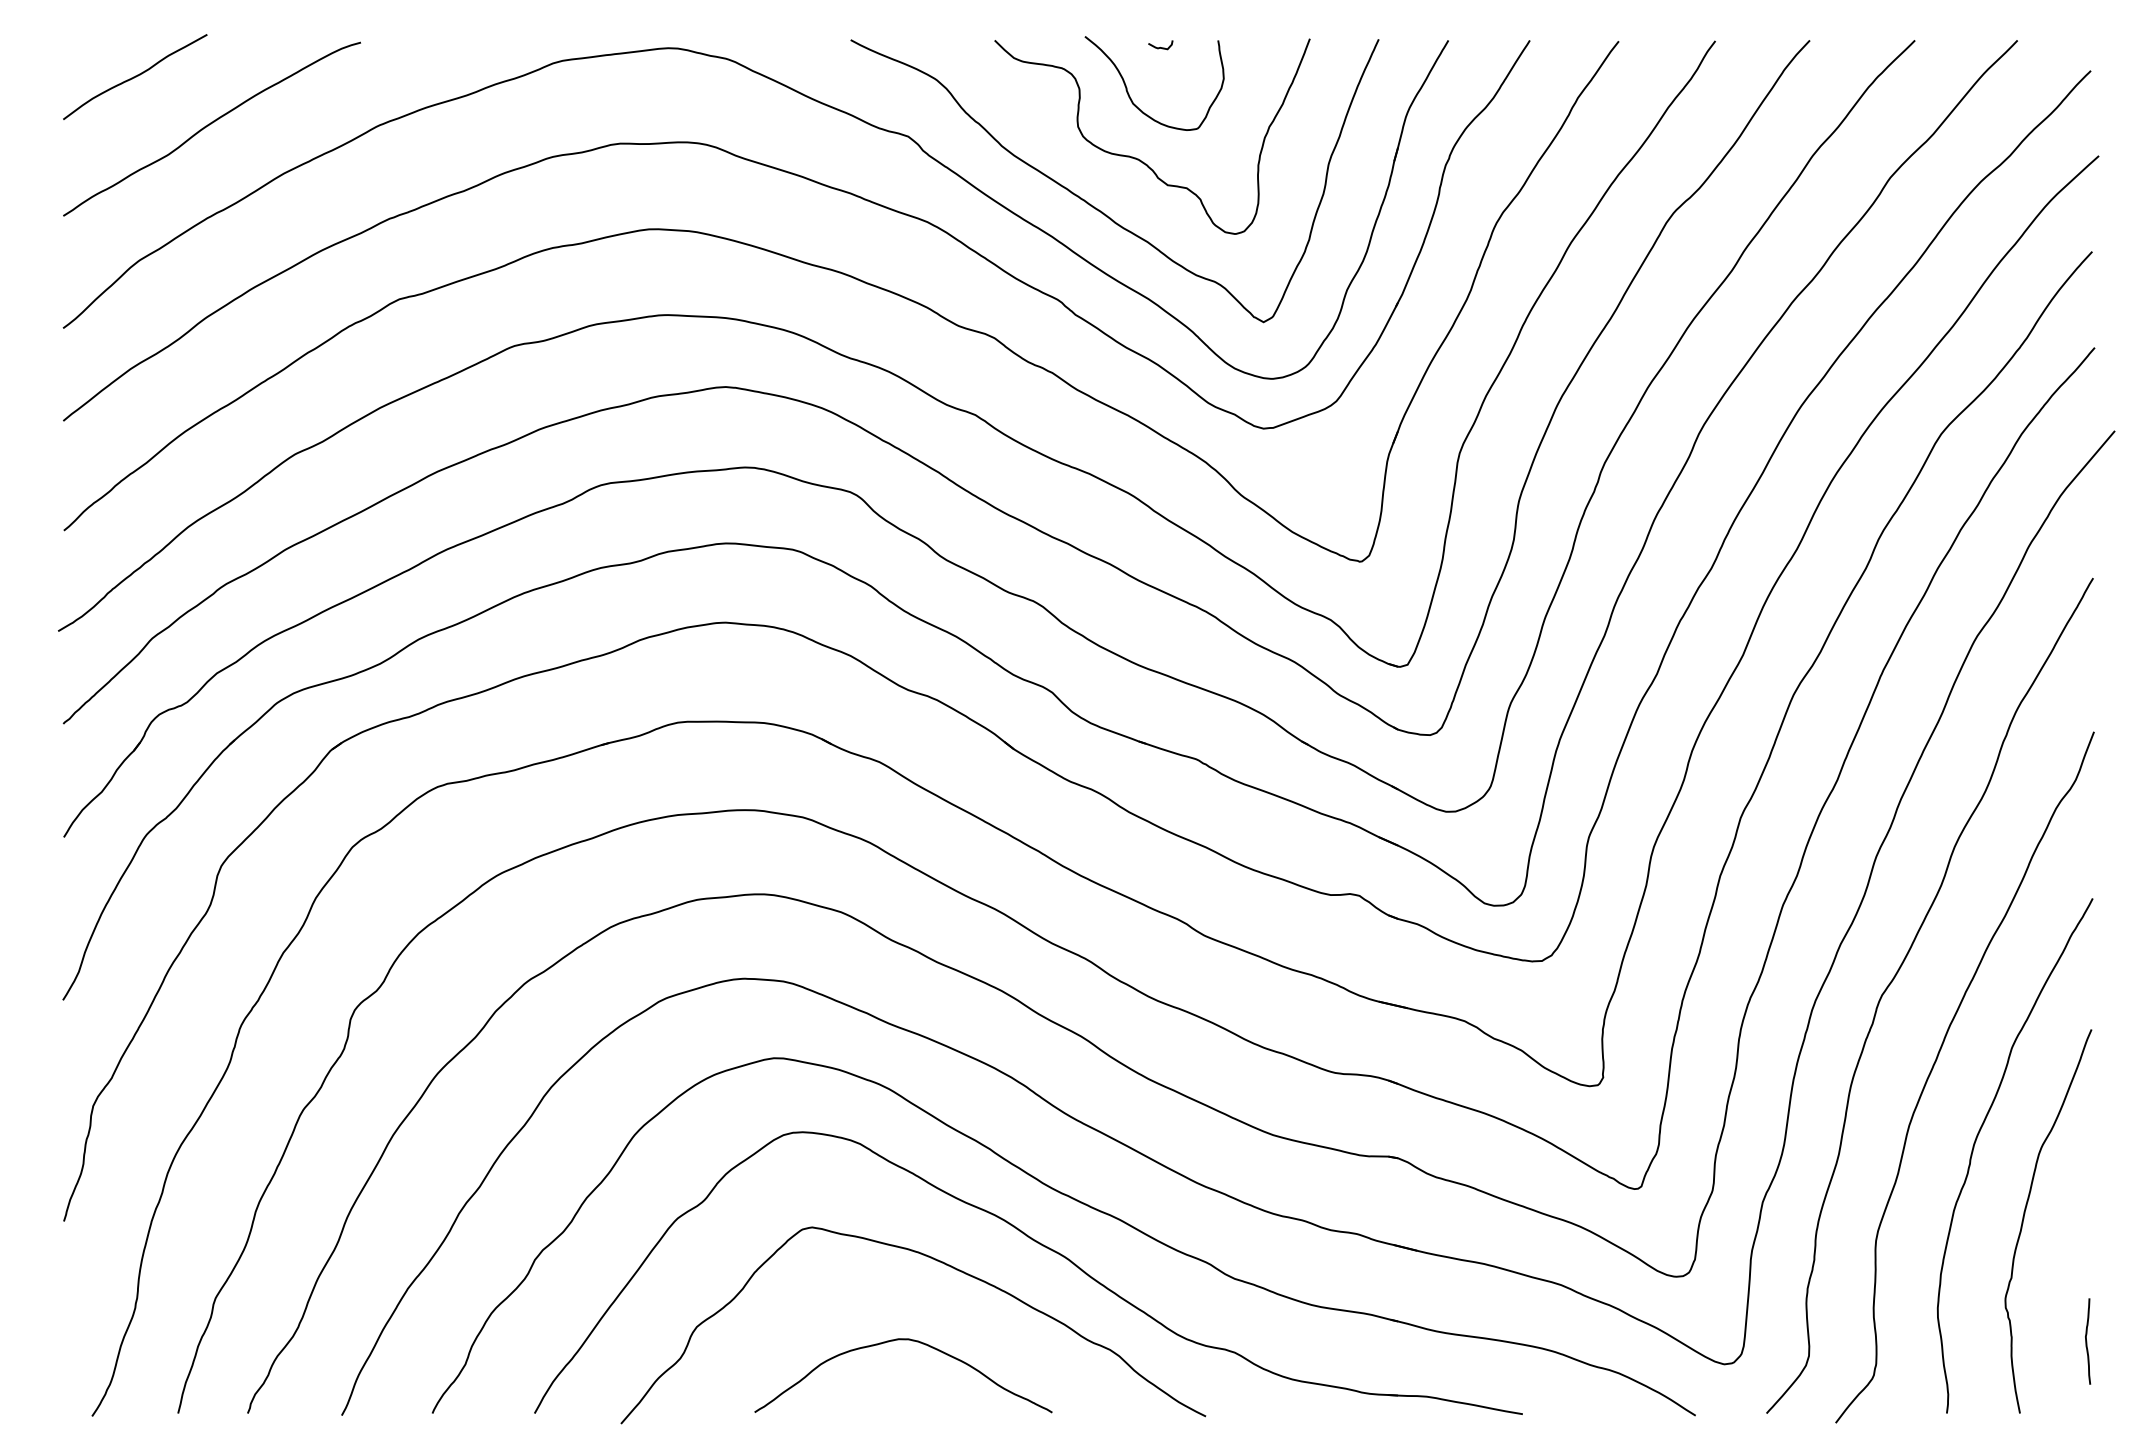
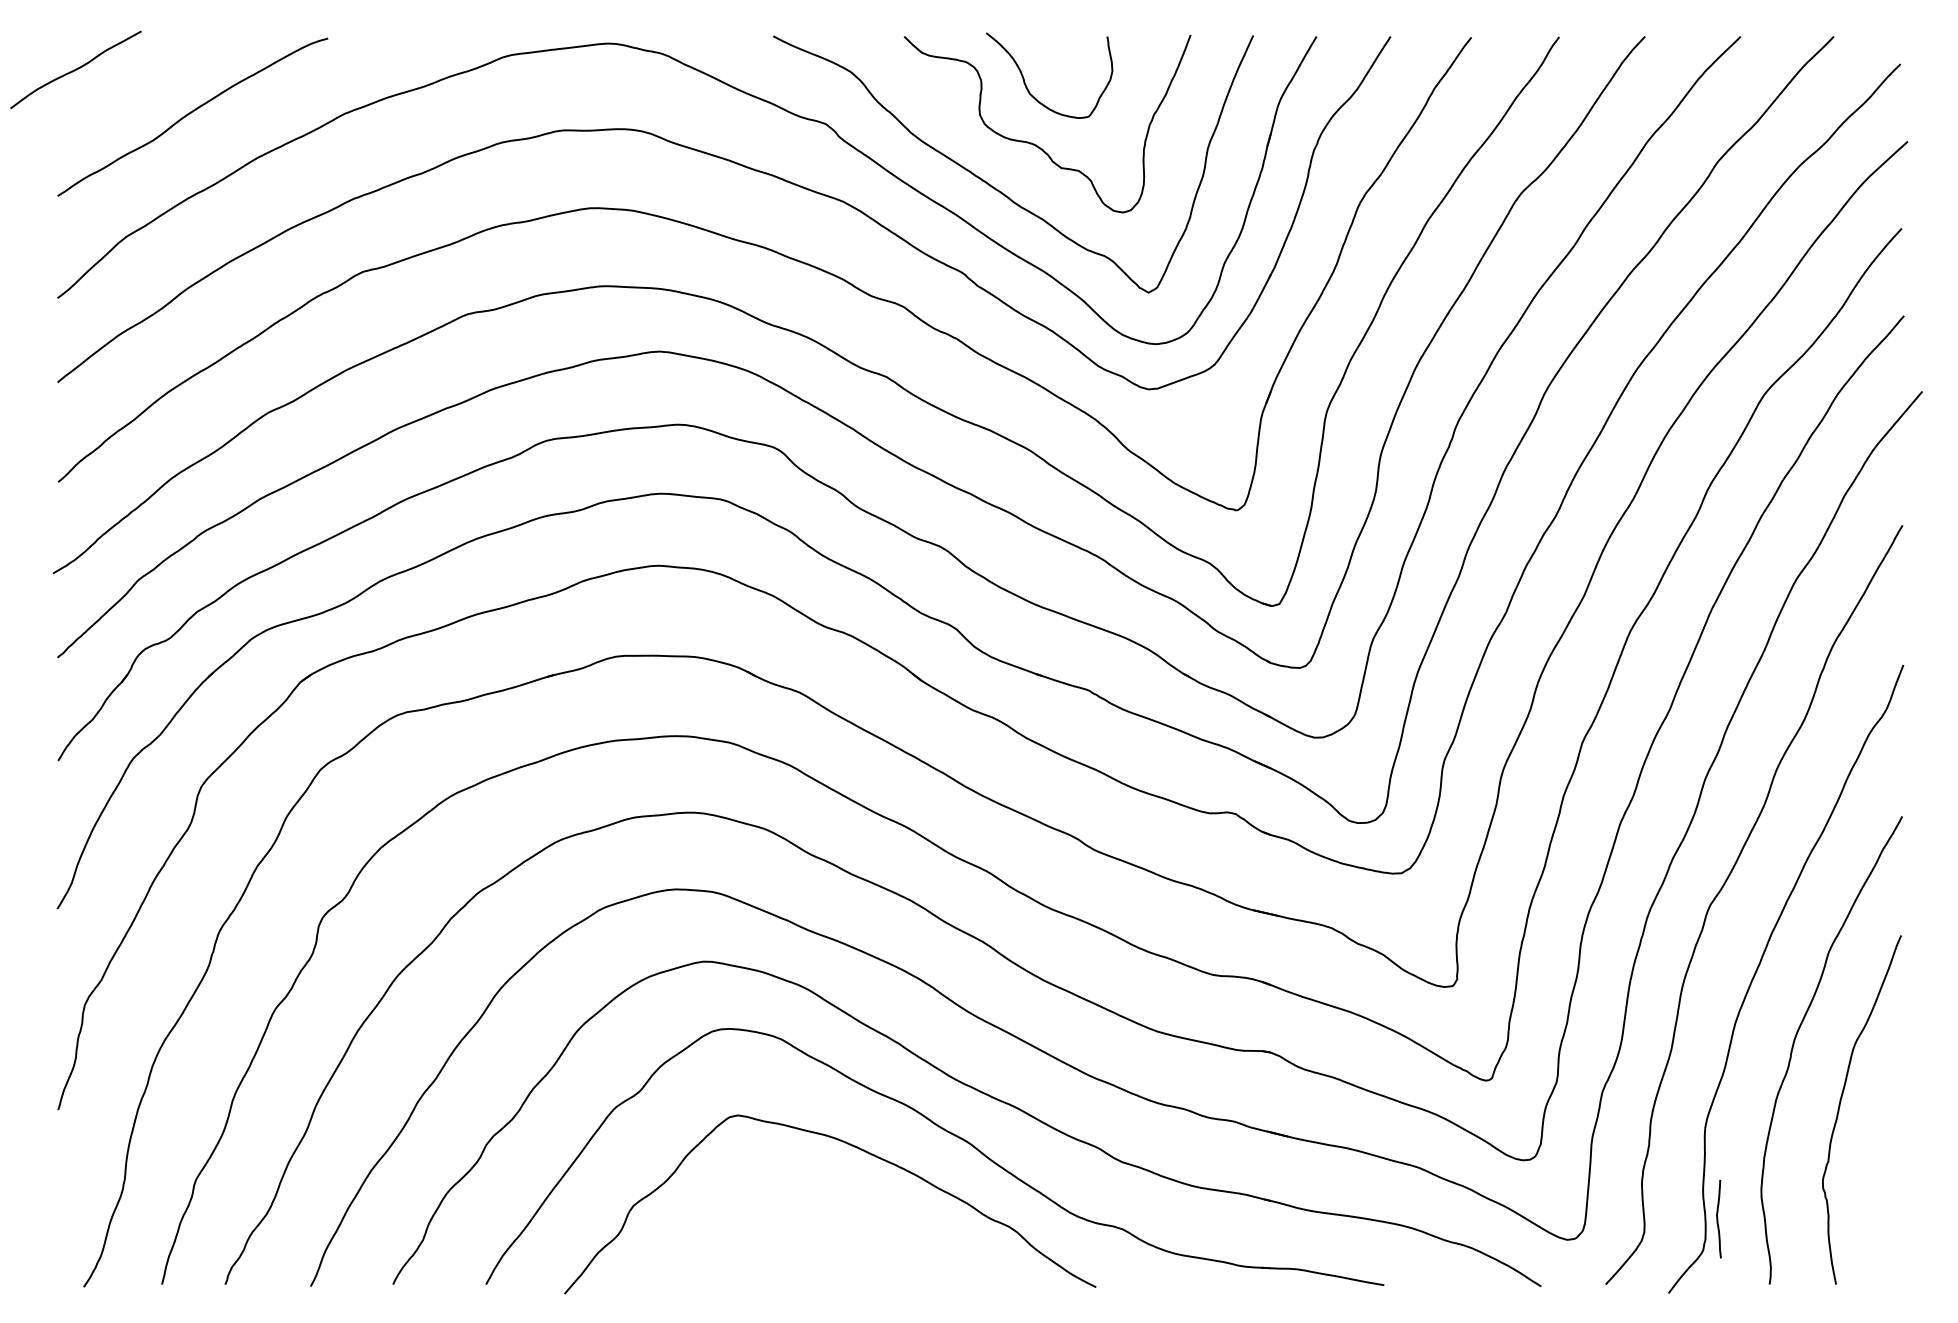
curve: (1160, 46) -> (1054, 42), removed
curve: (134, 76) -> (75, 69), moved
curve: (892, 1341) -> (811, 1219), removed
curve: (2087, 1341) -> (1718, 1219), moved

